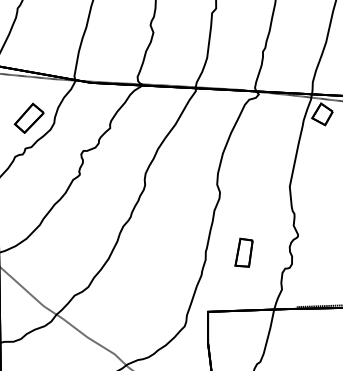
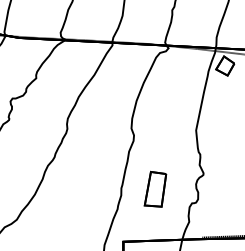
part: (243, 252) -> (154, 188), size x1.4

